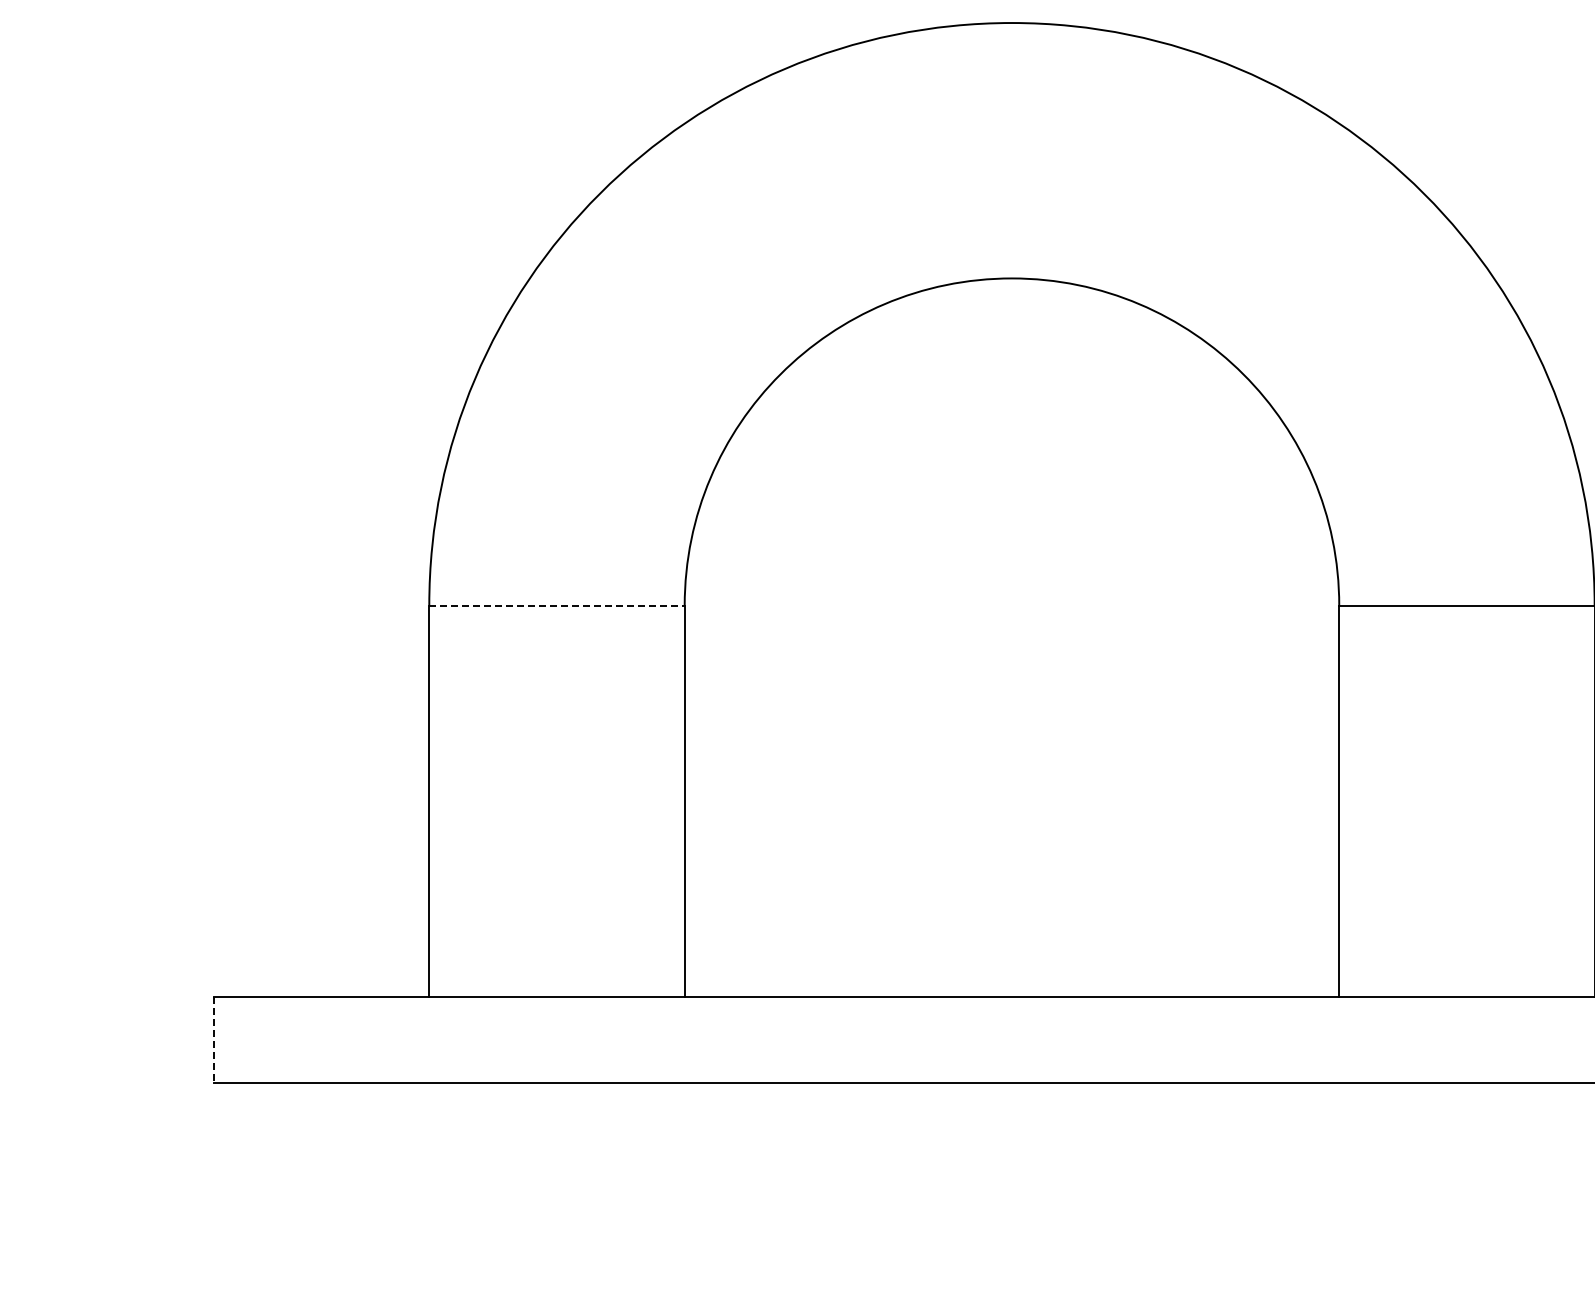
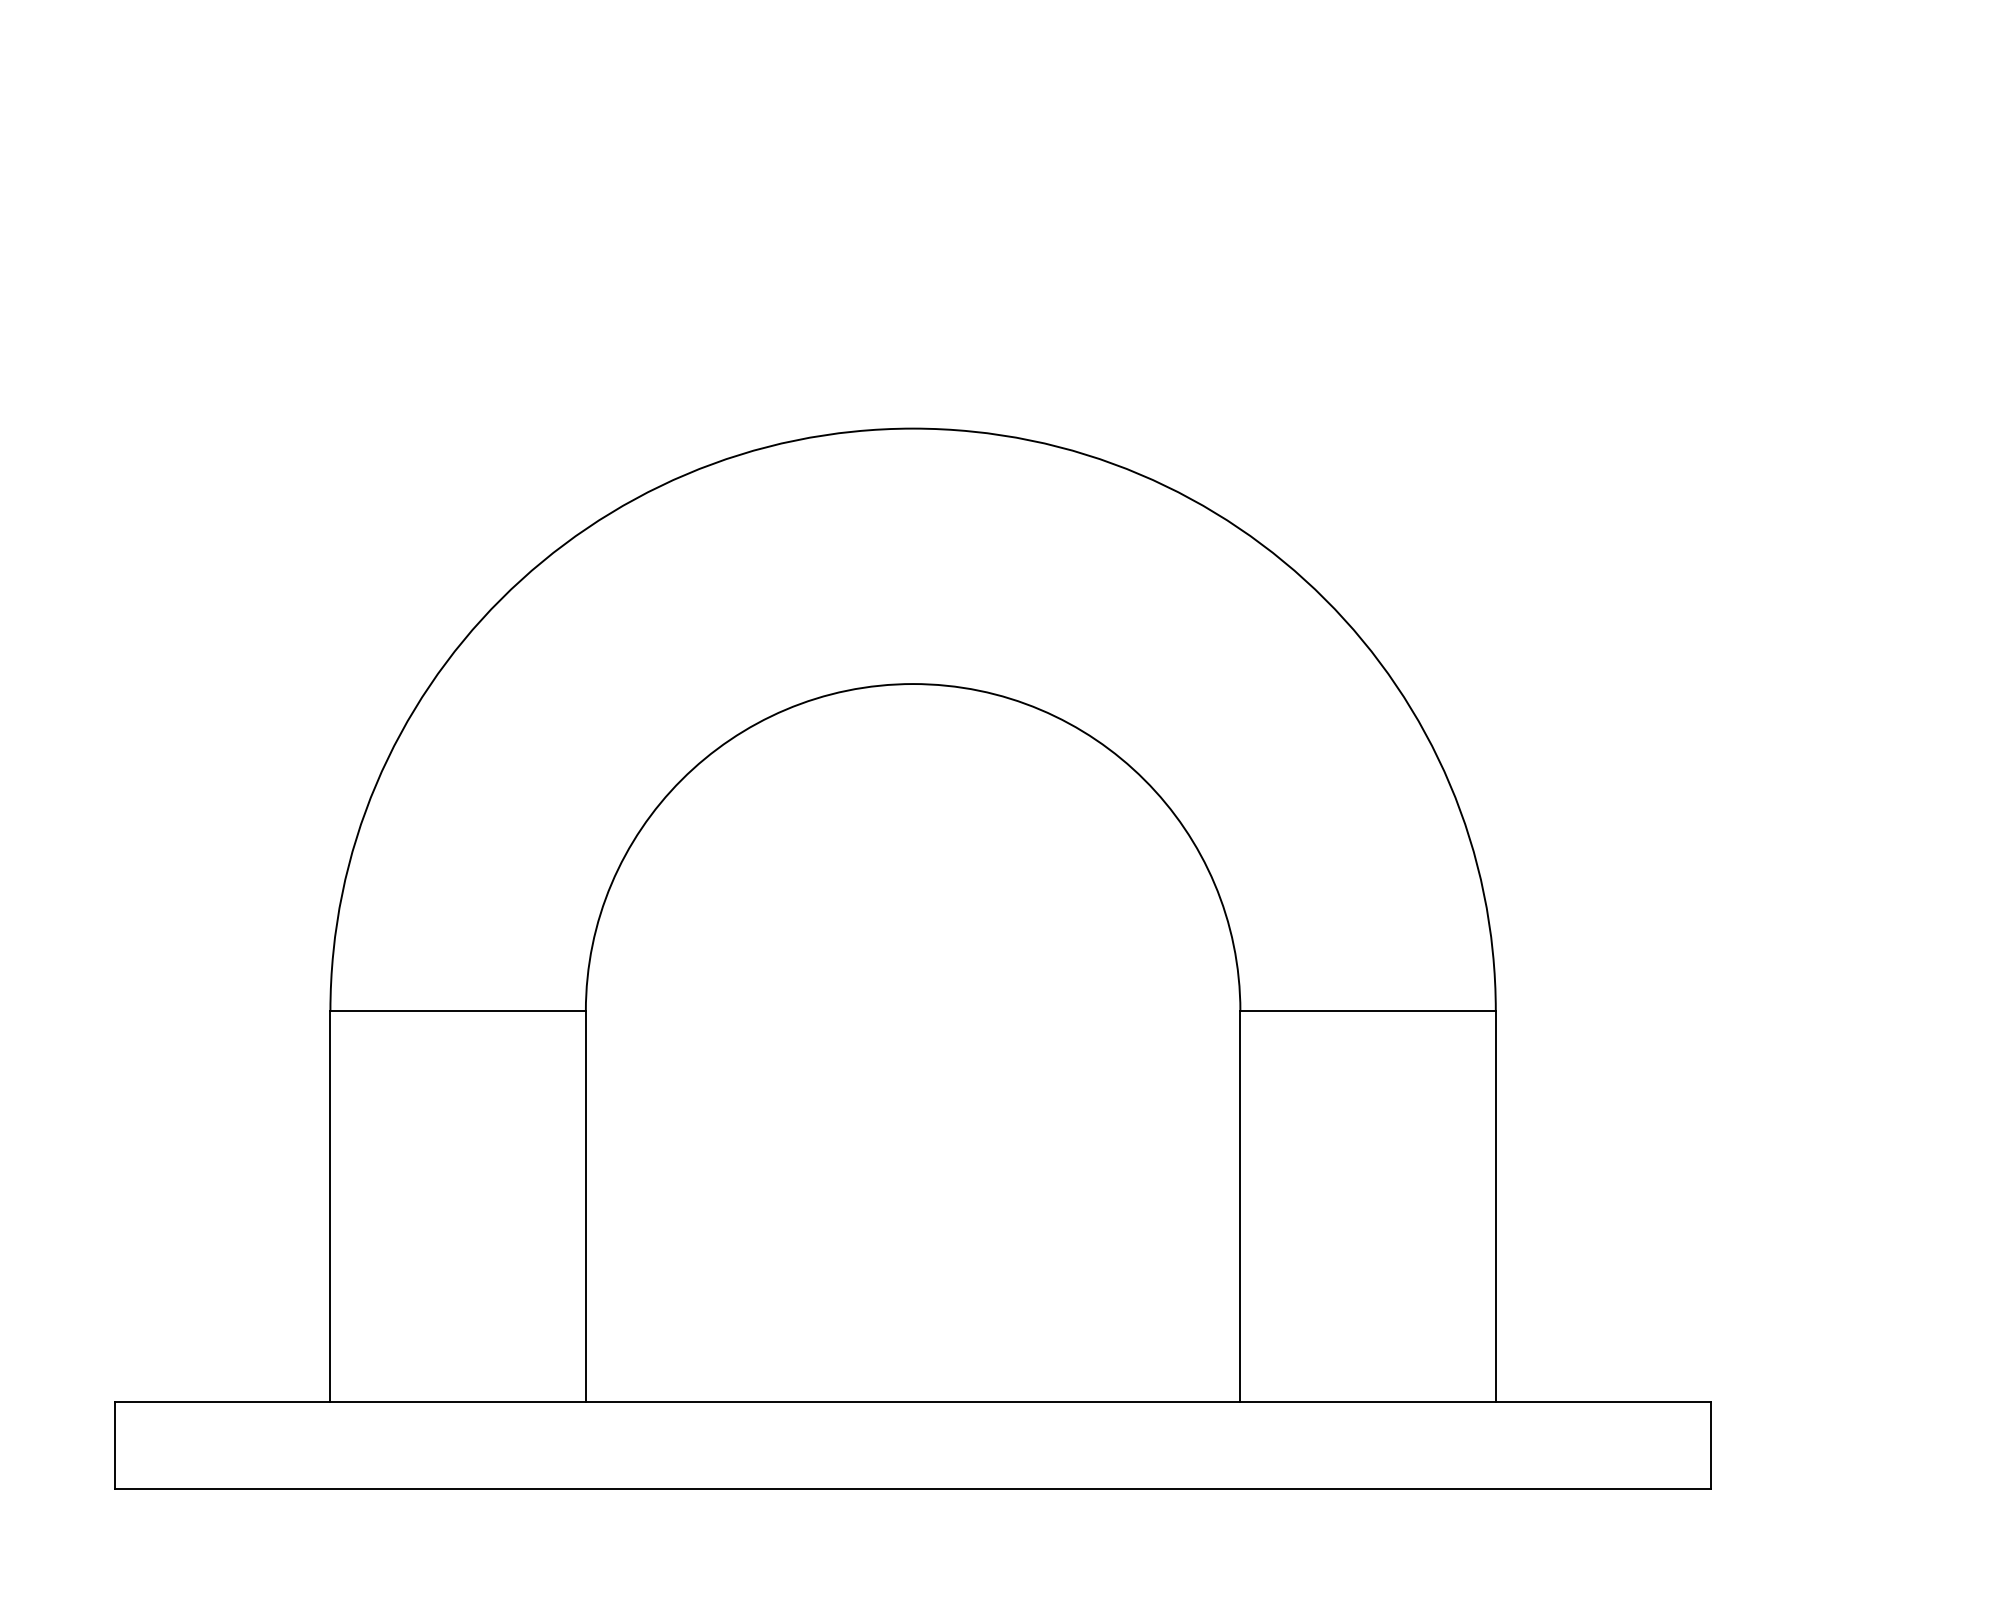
line: (557, 605) -> (458, 1011), dashed -> solid
line: (213, 1040) -> (114, 1446), dashed -> solid

